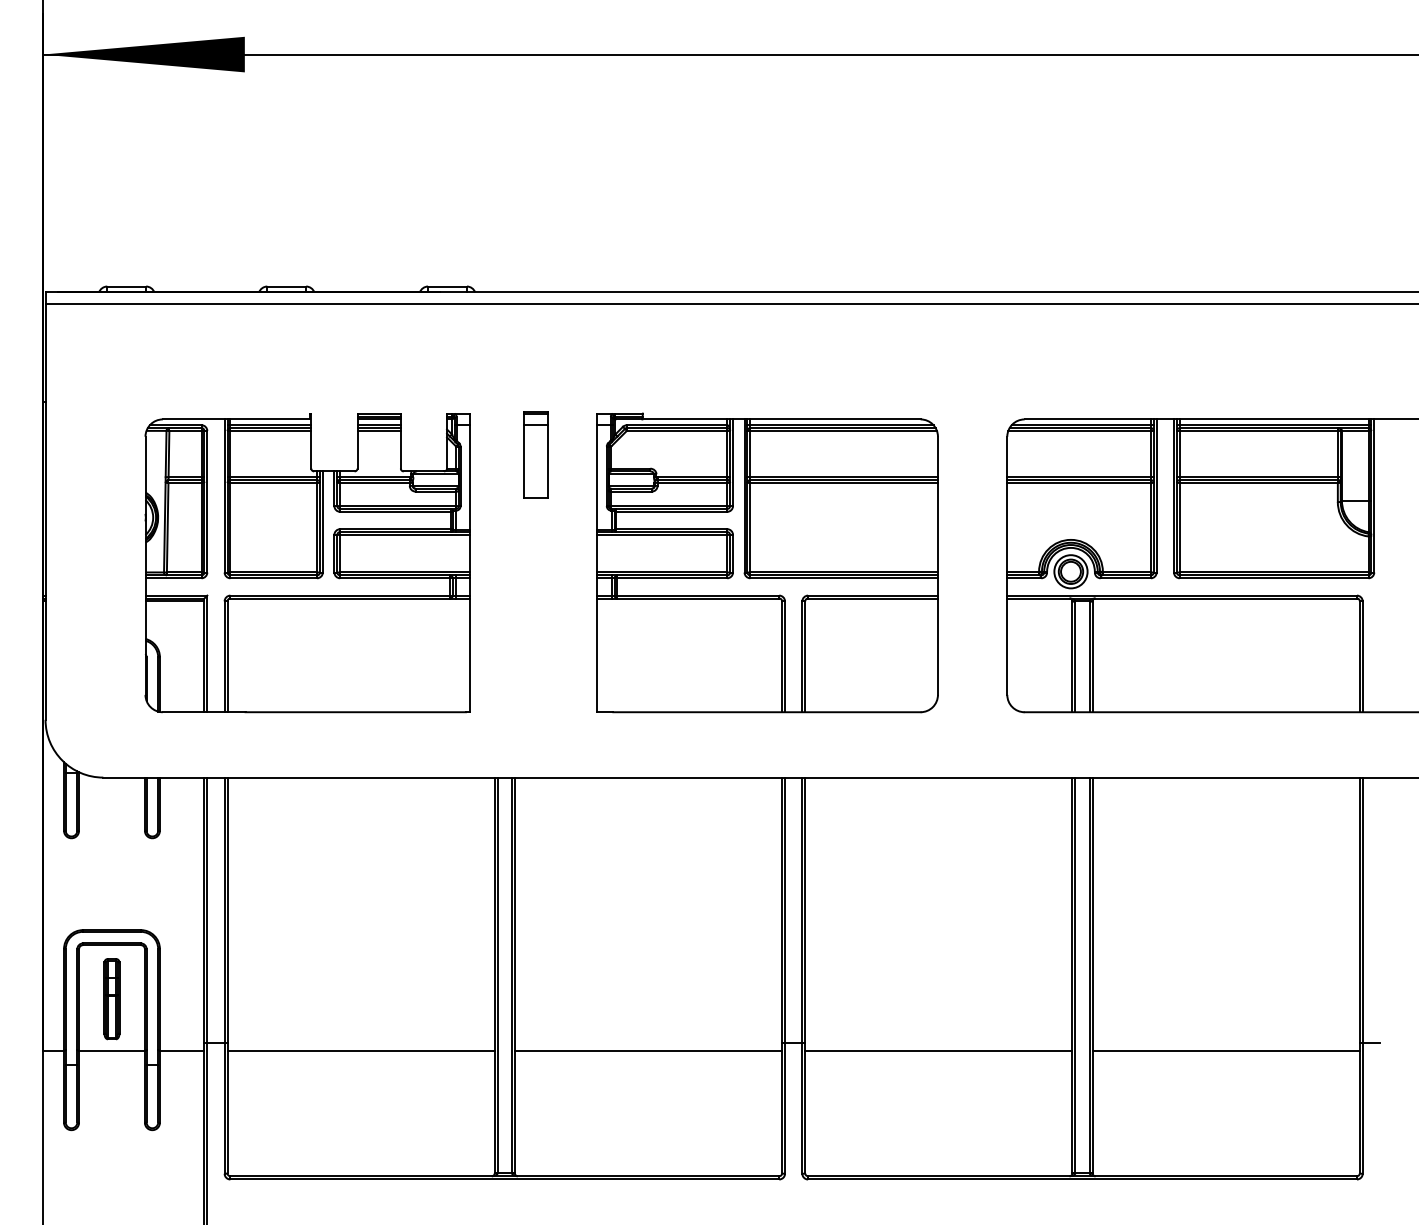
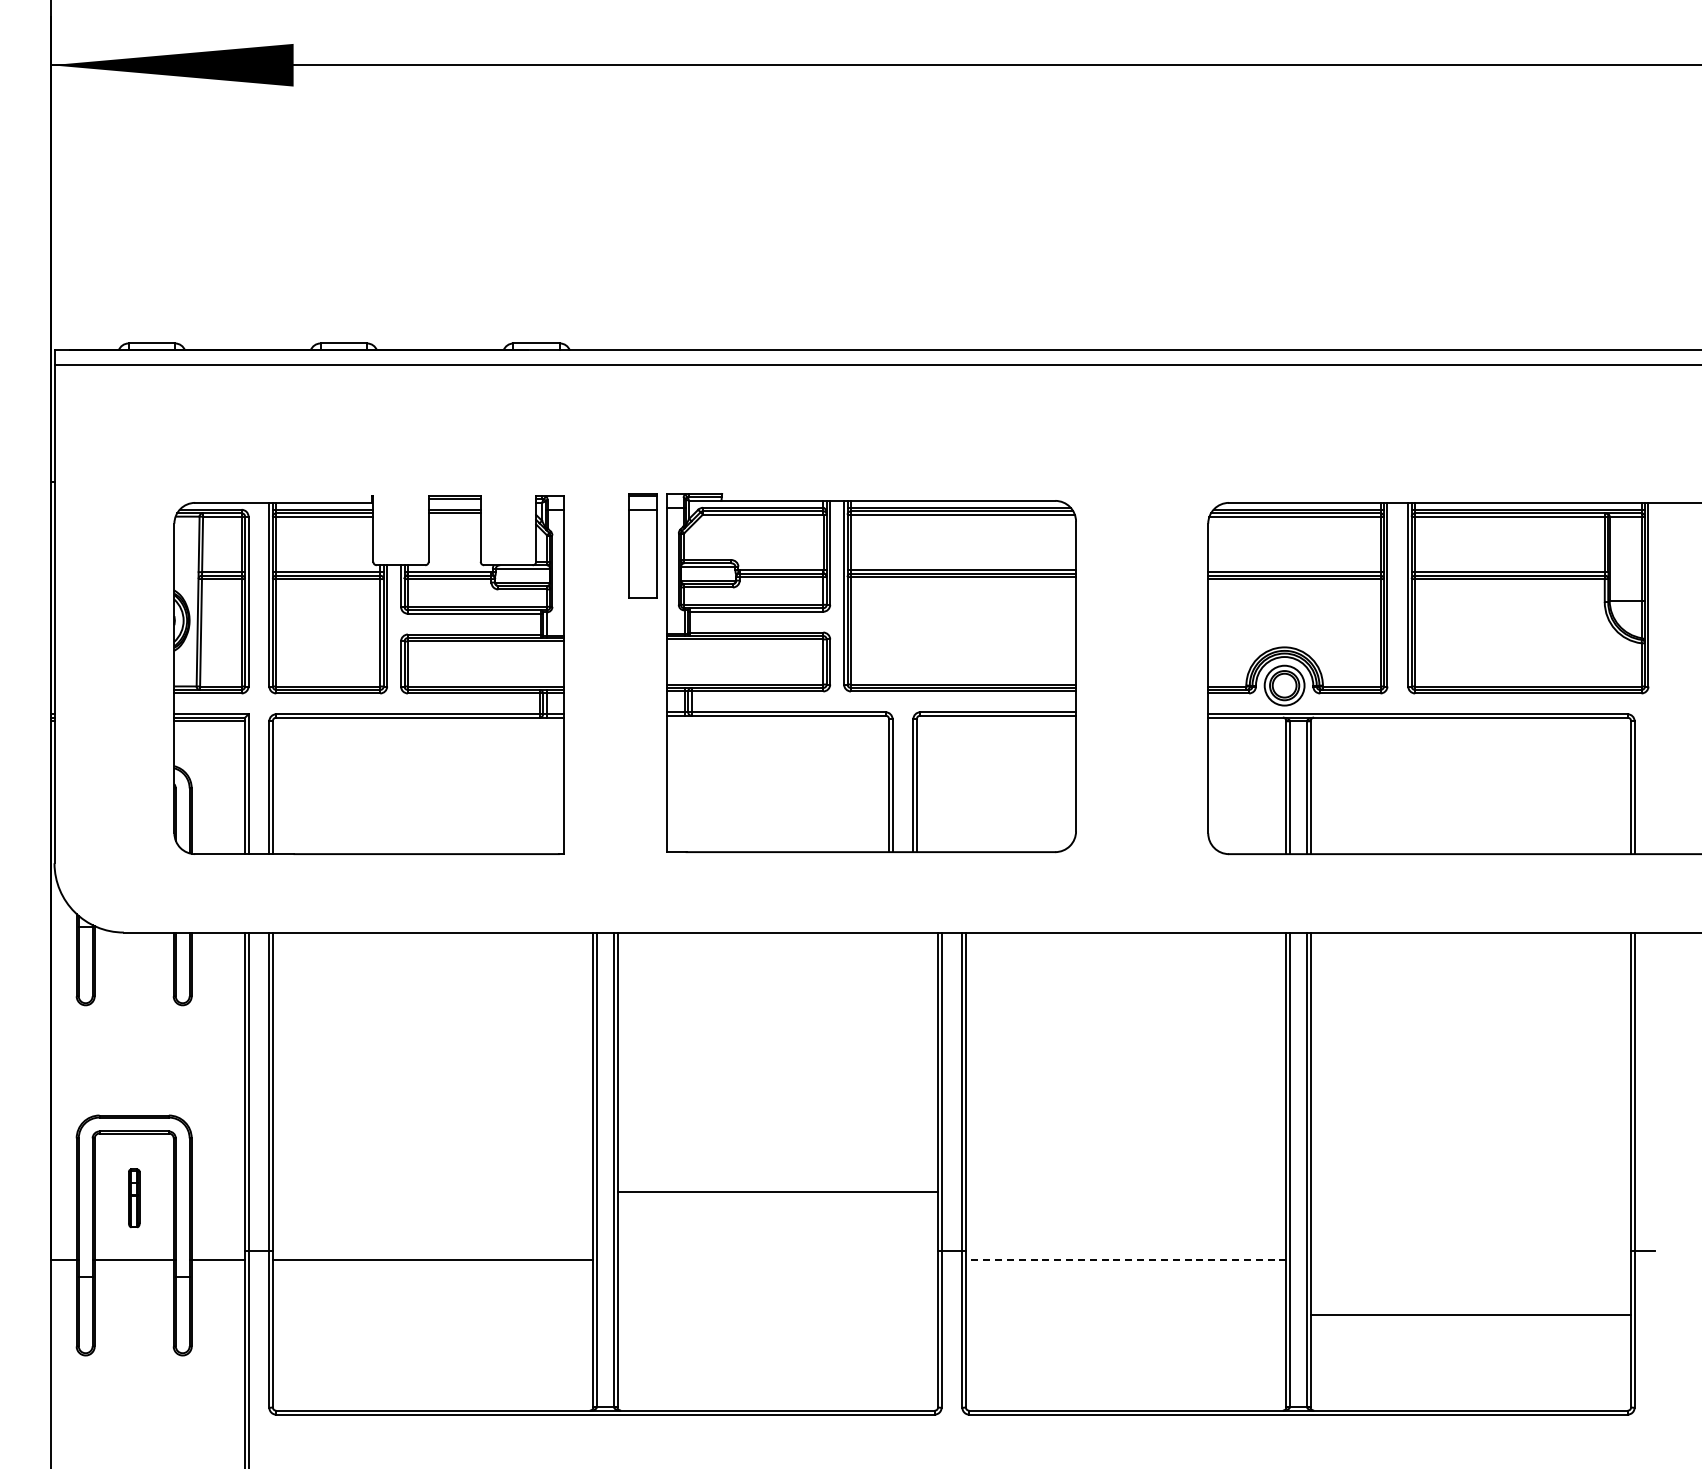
line: (378, 419) -> (454, 502), removed
line: (378, 430) -> (454, 516), removed
part: (767, 563) -> (871, 673), moved
part: (112, 999) -> (134, 1198), size x0.6
line: (648, 1050) -> (777, 1191), moved
line: (938, 1050) -> (1125, 1259), solid -> dashed
line: (1225, 1050) -> (1470, 1314), moved

